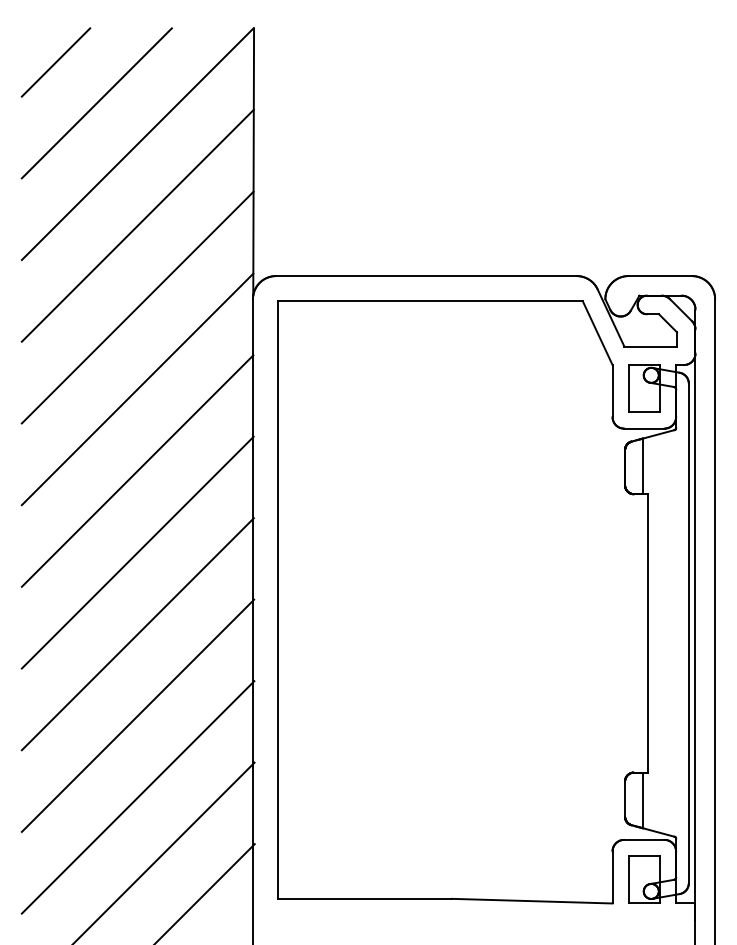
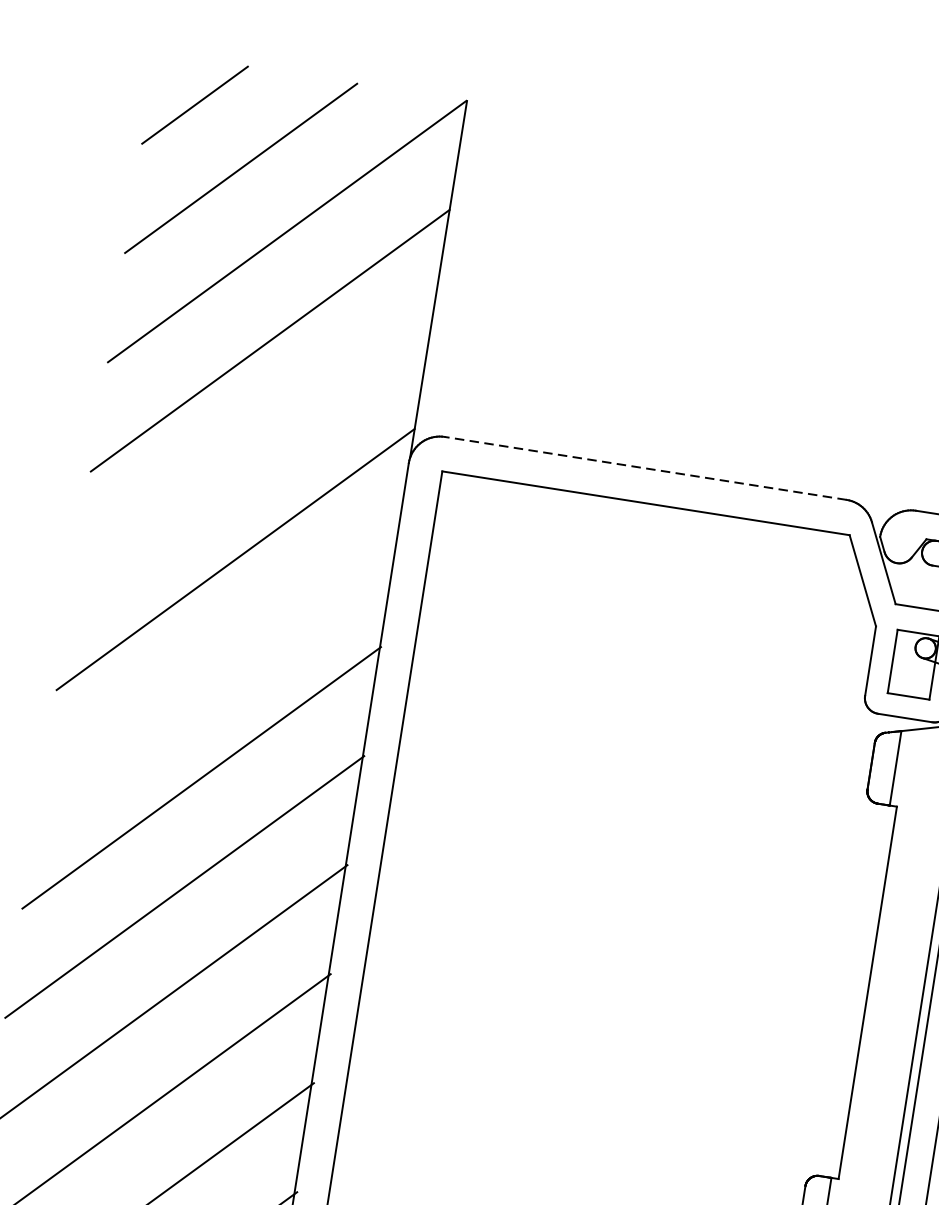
line: (425, 276) -> (644, 468), solid -> dashed
line: (137, 307) -> (252, 449), removed
line: (137, 470) -> (218, 667), removed

